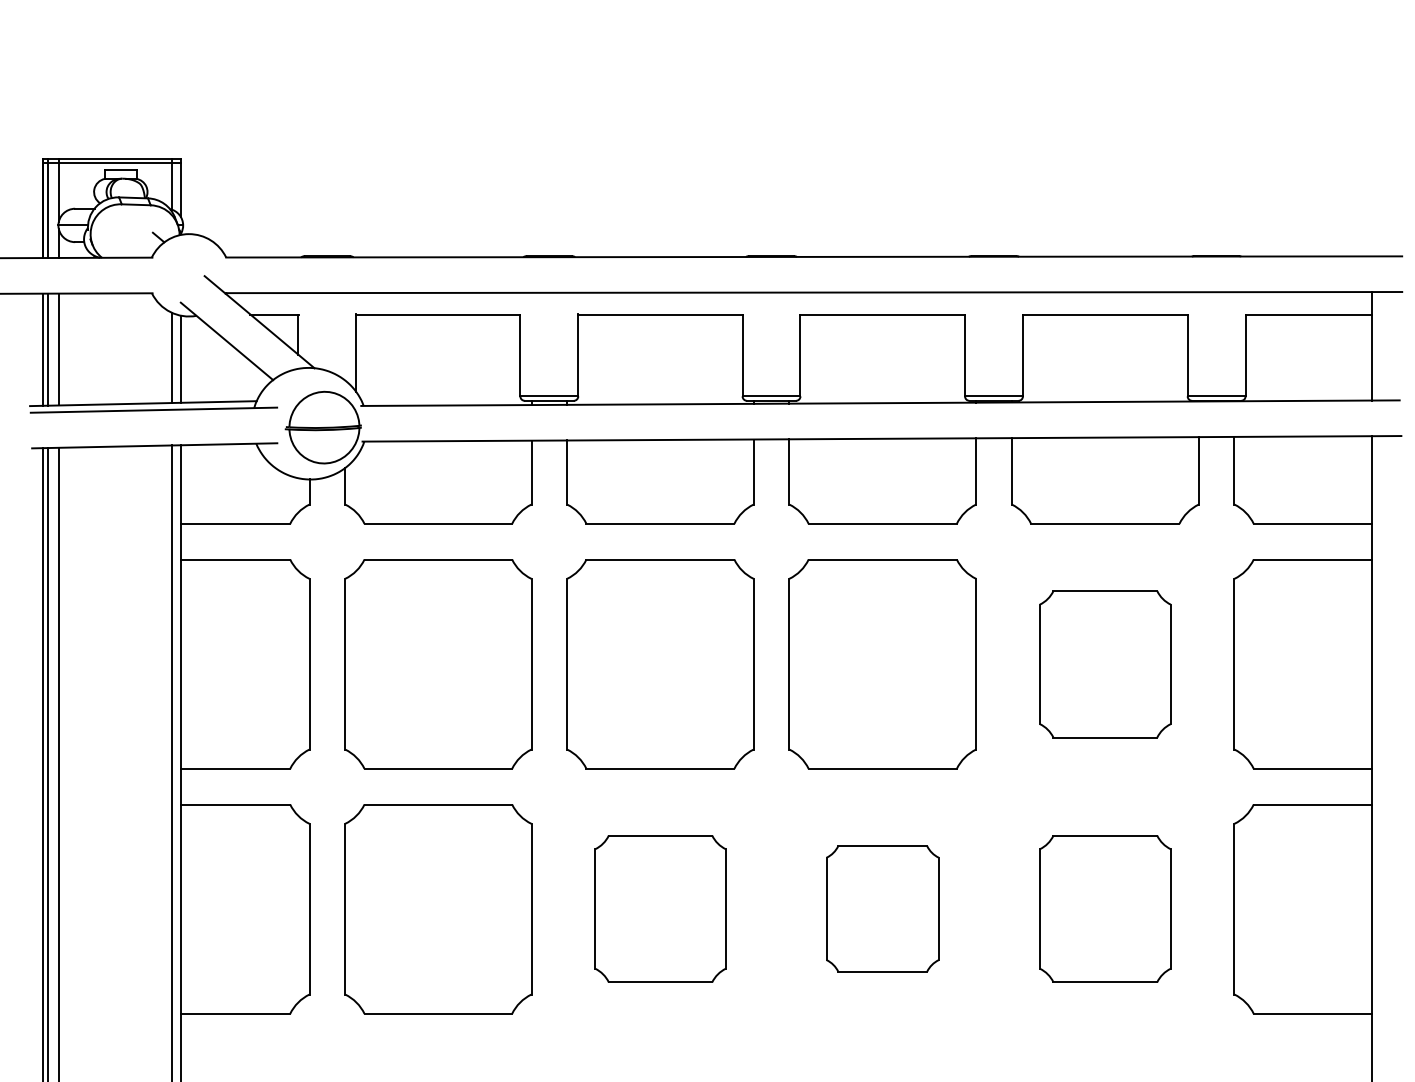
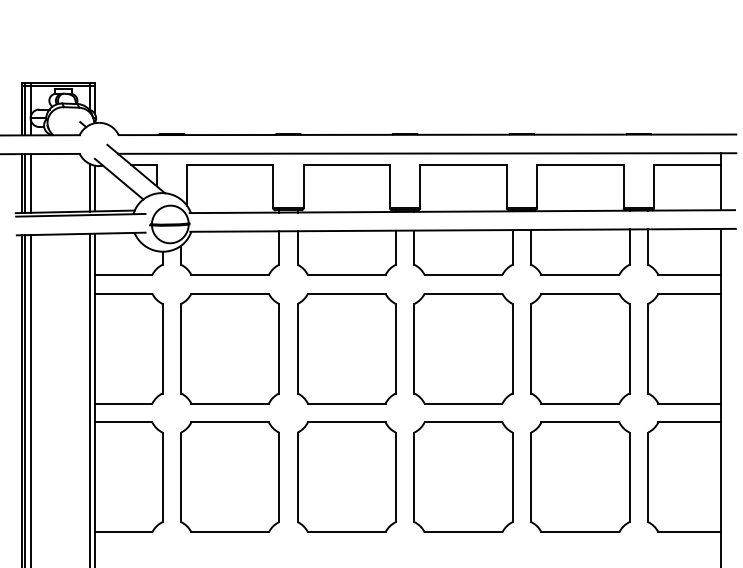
part: (1105, 663) -> (580, 348), size x1.43
part: (659, 907) -> (346, 476), size x1.43
part: (882, 907) -> (463, 476), size x1.67
part: (1105, 907) -> (580, 476), size x1.43

